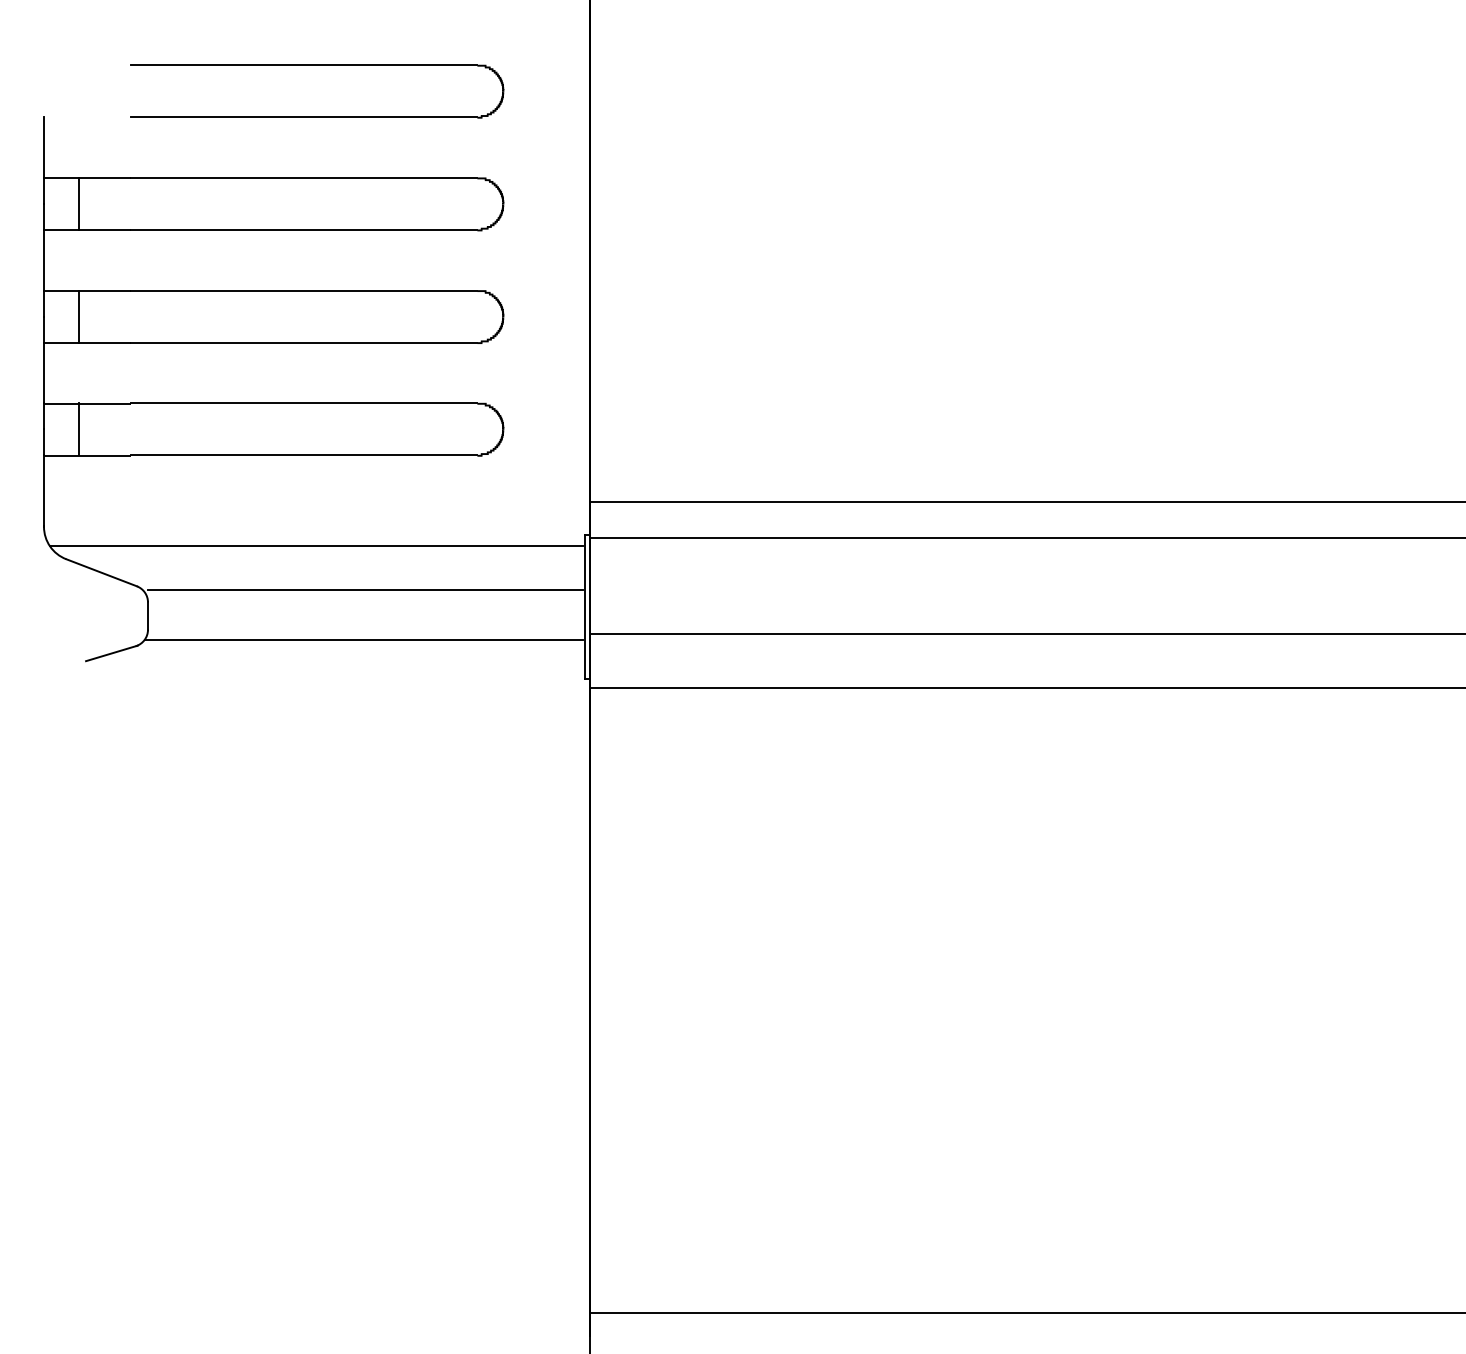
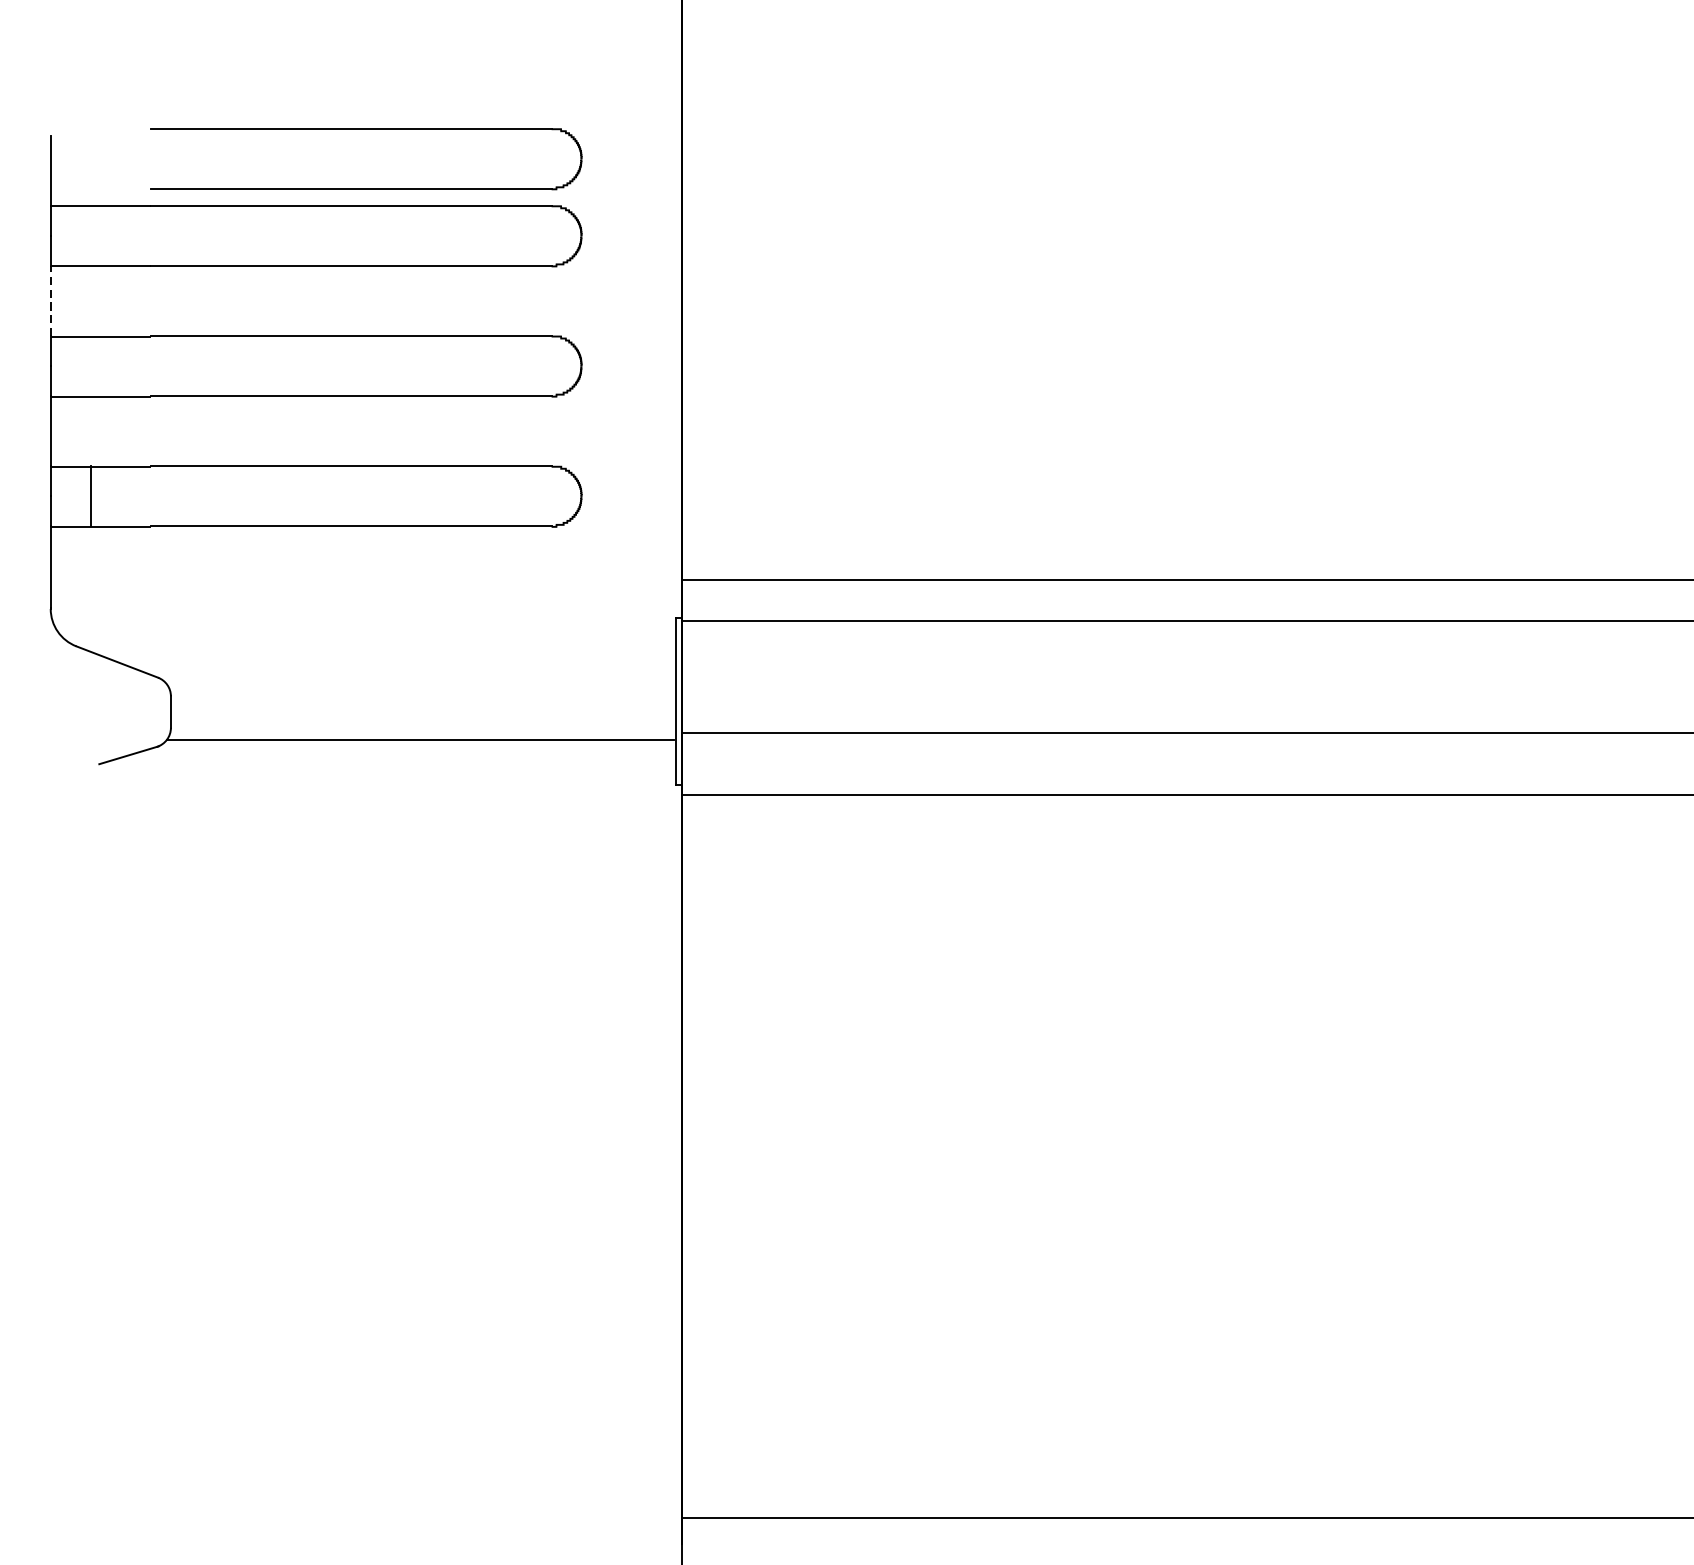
part: (317, 116) -> (366, 187), moved
line: (78, 203) -> (90, 235), removed
line: (44, 259) -> (51, 299), solid -> dashed
line: (78, 316) -> (90, 365), removed
line: (316, 546) -> (365, 631), removed
line: (365, 590) -> (422, 682), removed

